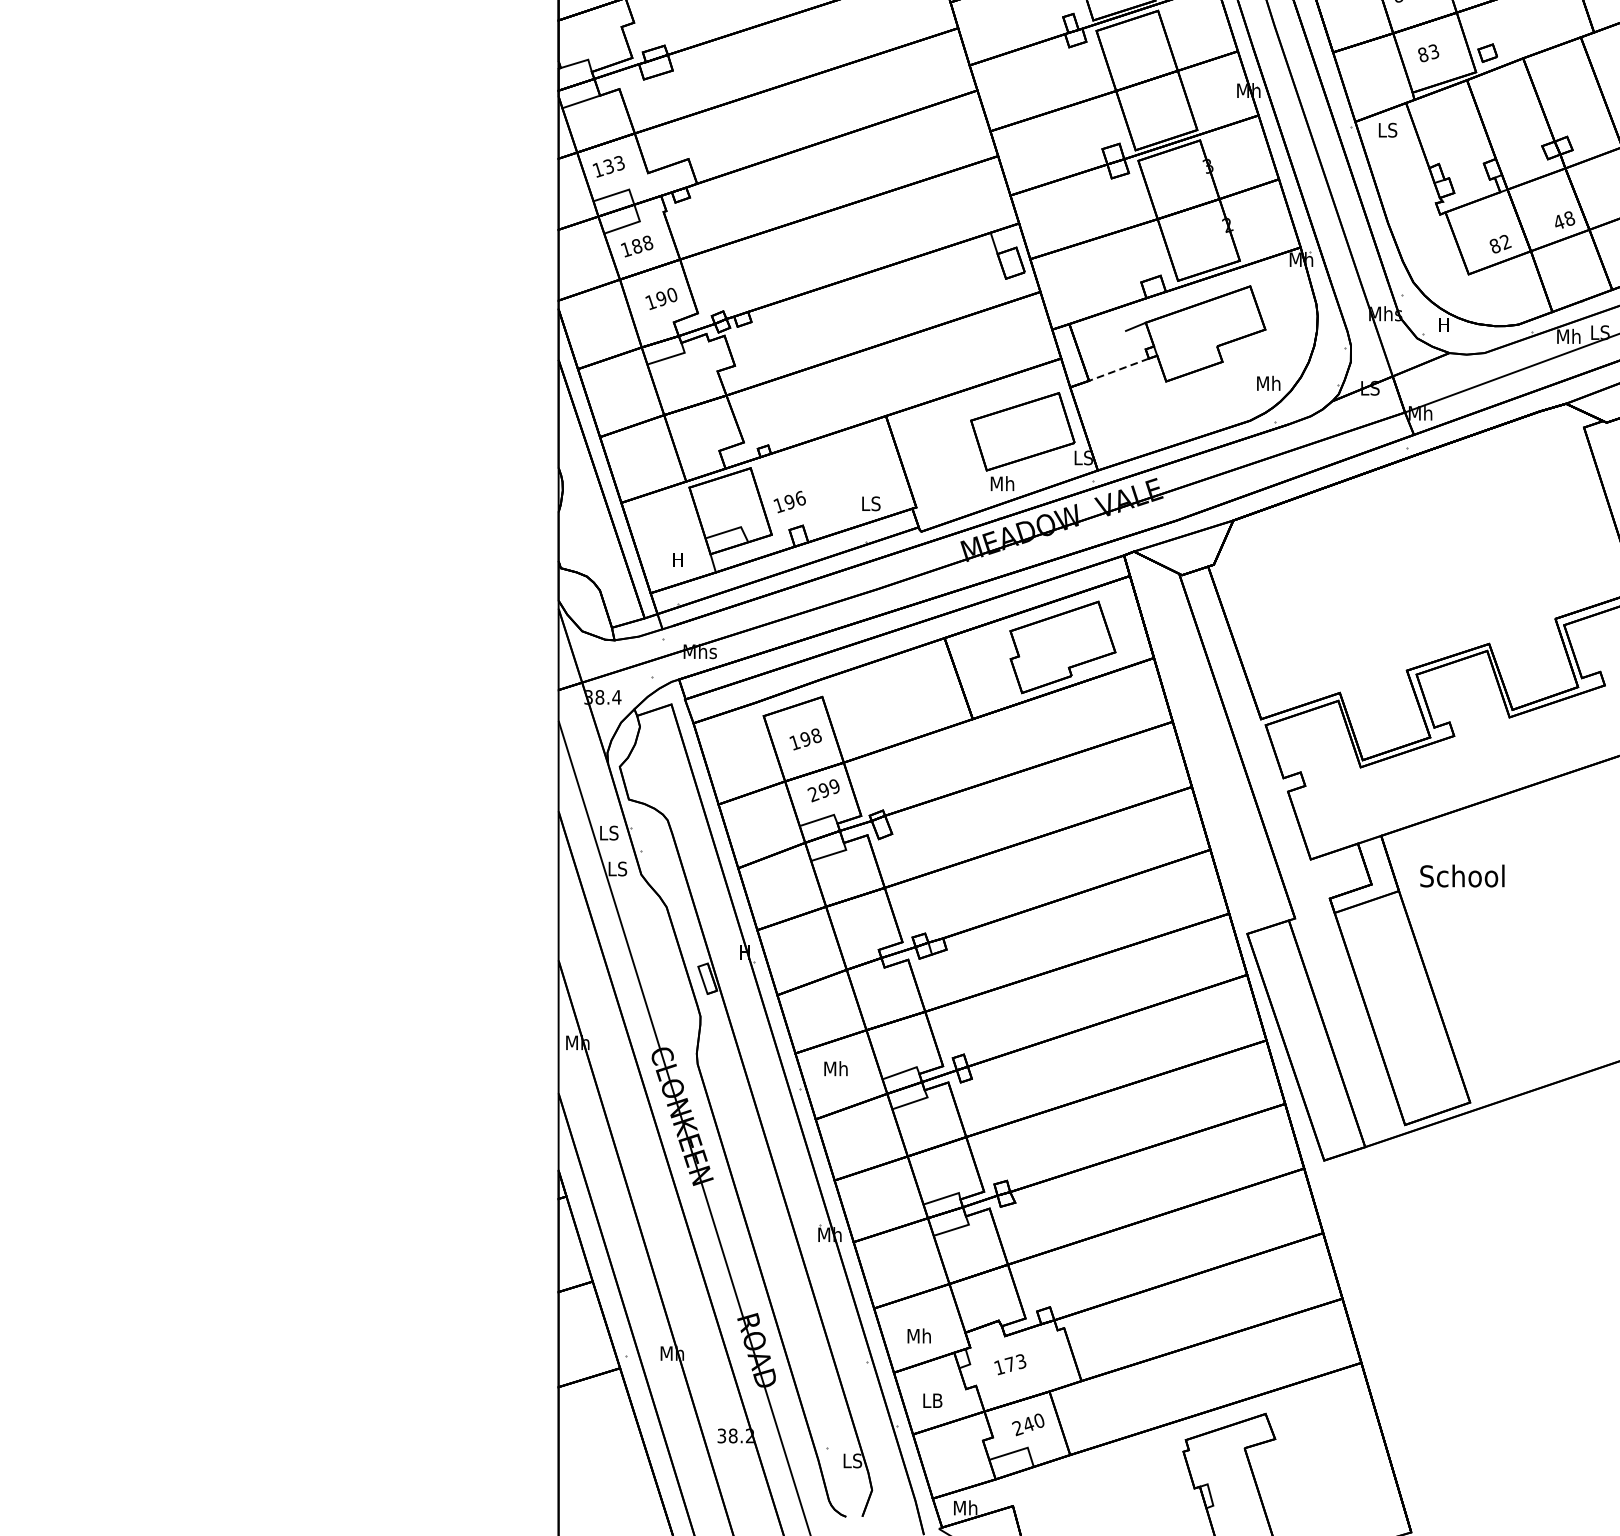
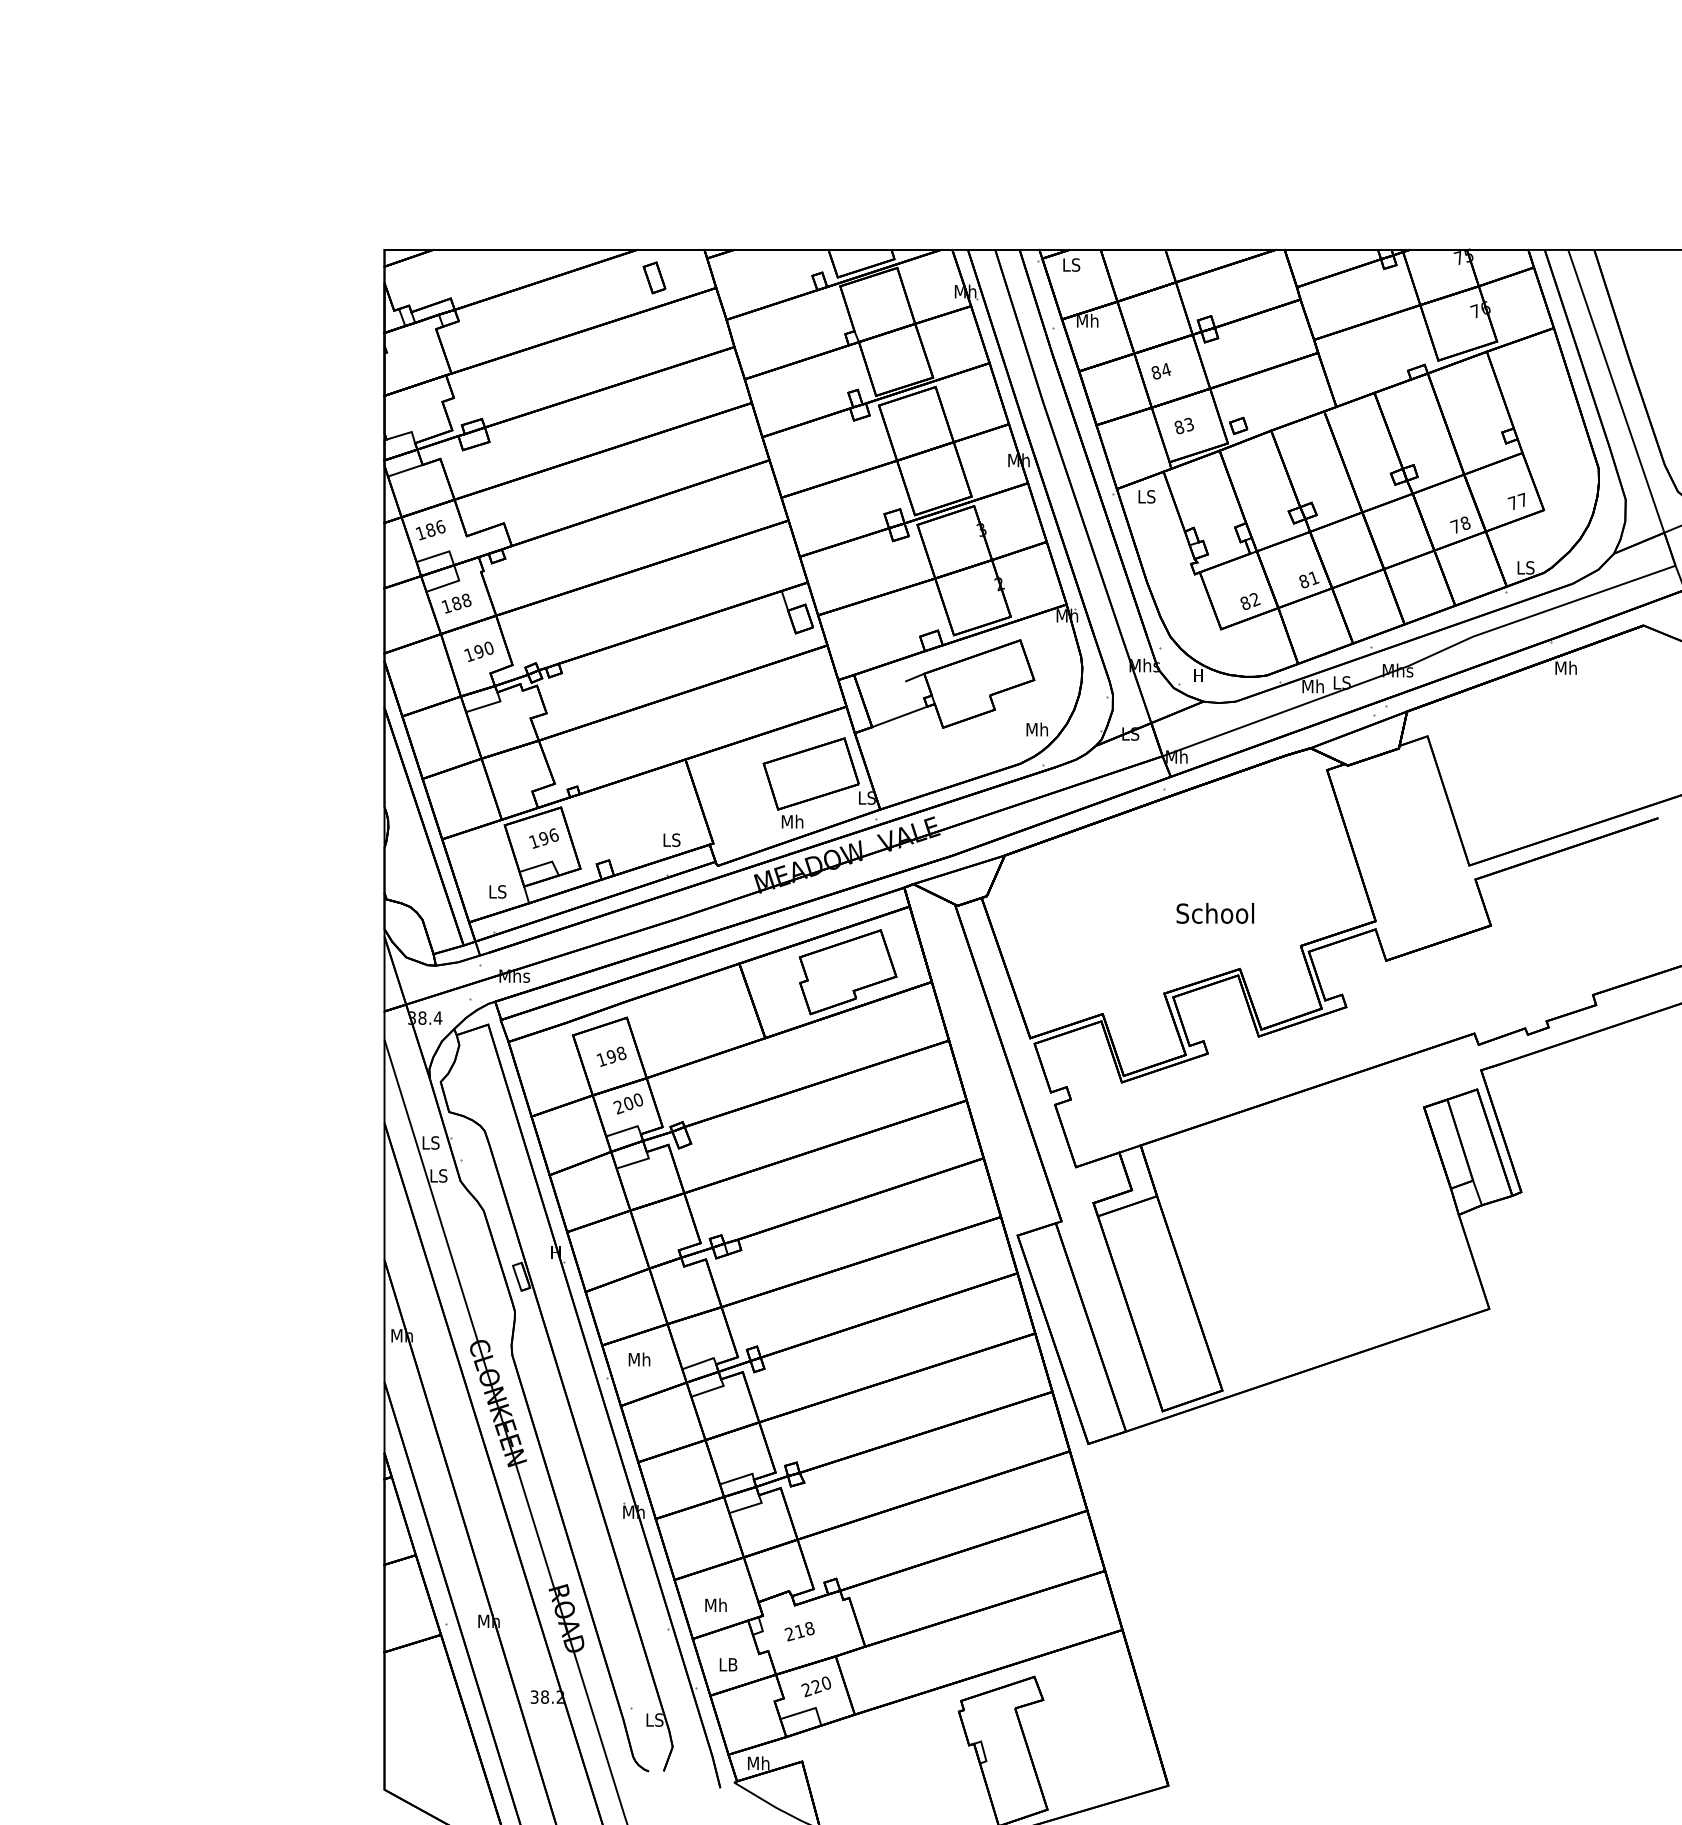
text: (614, 164) -> (435, 528), 133 -> 186
text: (1564, 220) -> (1309, 579), 48 -> 81
line: (1118, 370) -> (899, 717), dashed -> solid
text: (789, 501) -> (543, 838), moved
text: (681, 559) -> (497, 891), H -> LS
text: (829, 789) -> (633, 1102), 299 -> 200
text: (1462, 876) -> (1215, 913), moved
text: (1010, 1364) -> (799, 1631), 173 -> 218
text: (1028, 1424) -> (816, 1686), 240 -> 220

